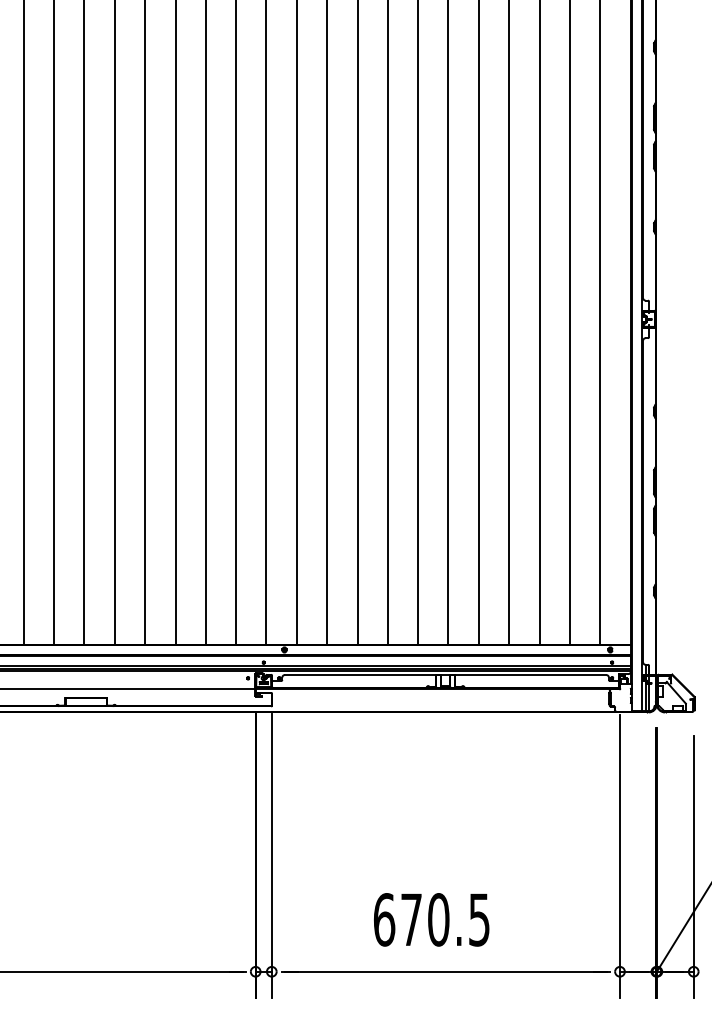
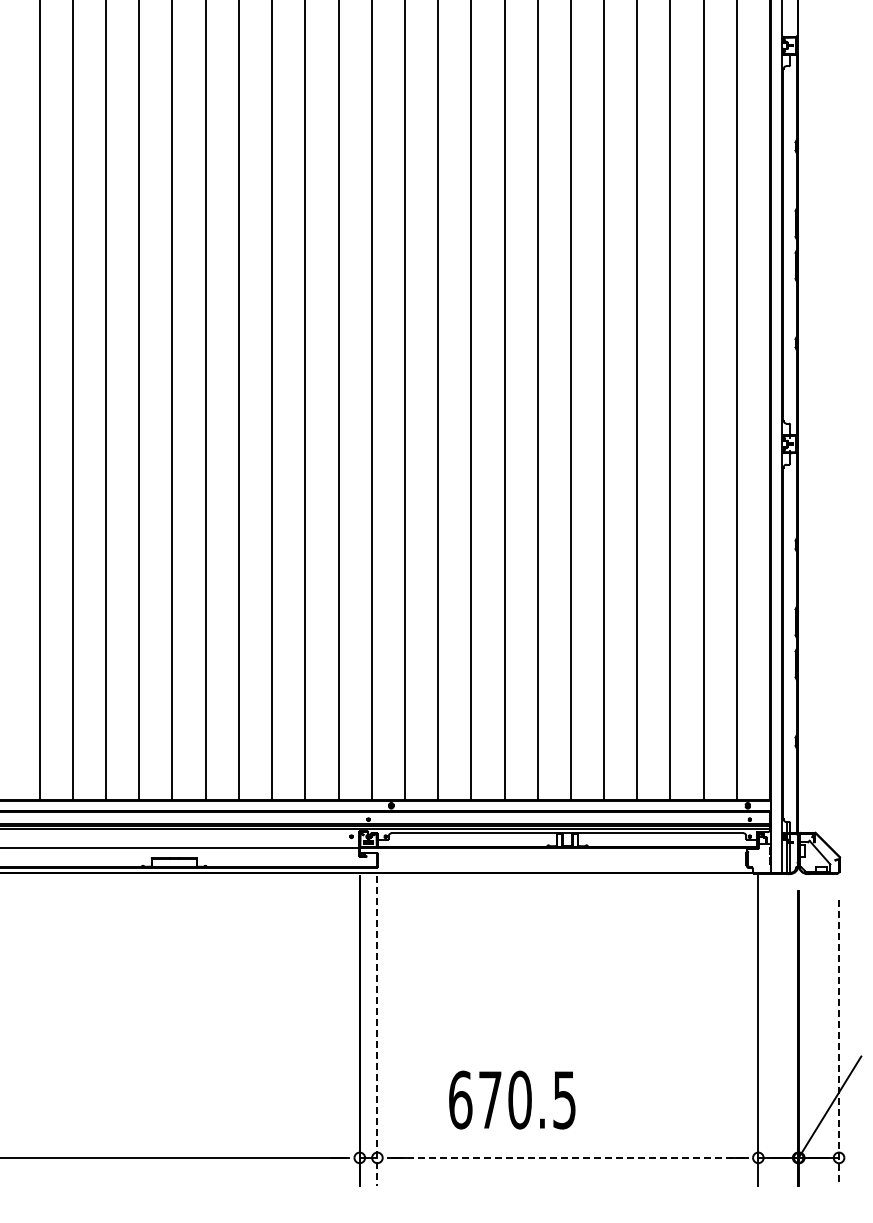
line: (271, 856) -> (377, 1031), solid -> dashed
line: (694, 867) -> (839, 1043), solid -> dashed
text: (431, 919) -> (512, 1099), moved
line: (445, 971) -> (567, 1157), solid -> dashed

